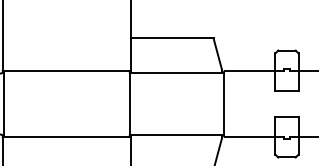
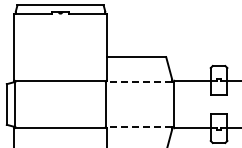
line: (175, 72) -> (138, 81), solid -> dashed
line: (175, 136) -> (138, 127), solid -> dashed

